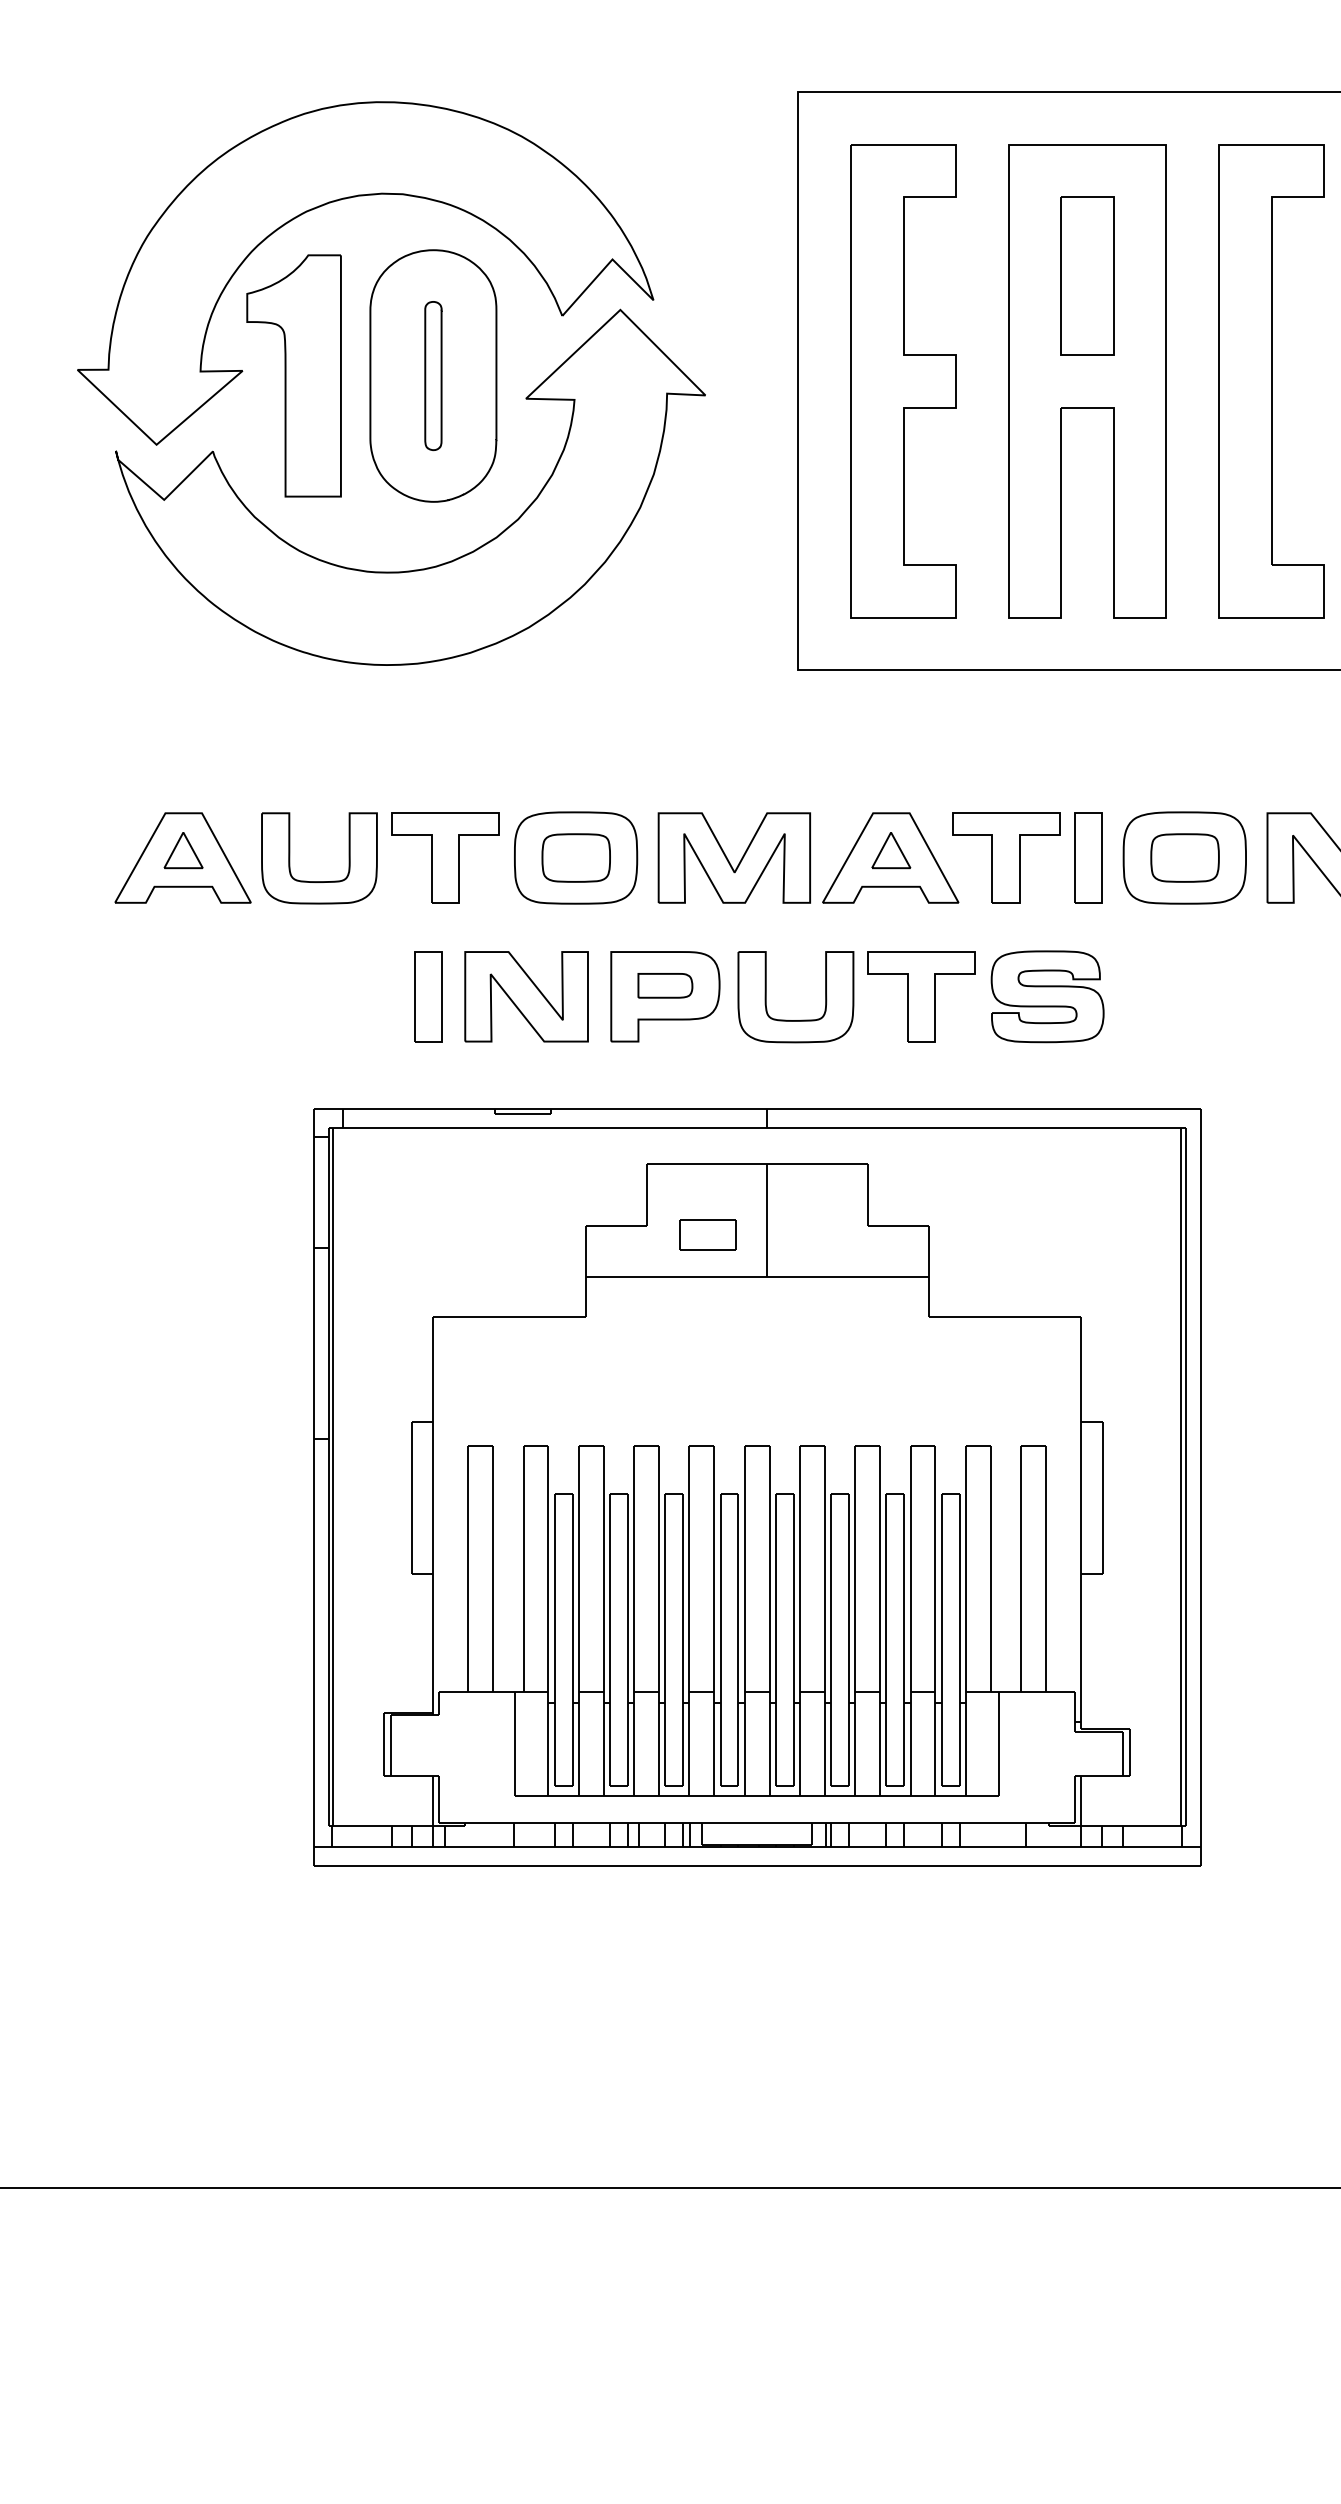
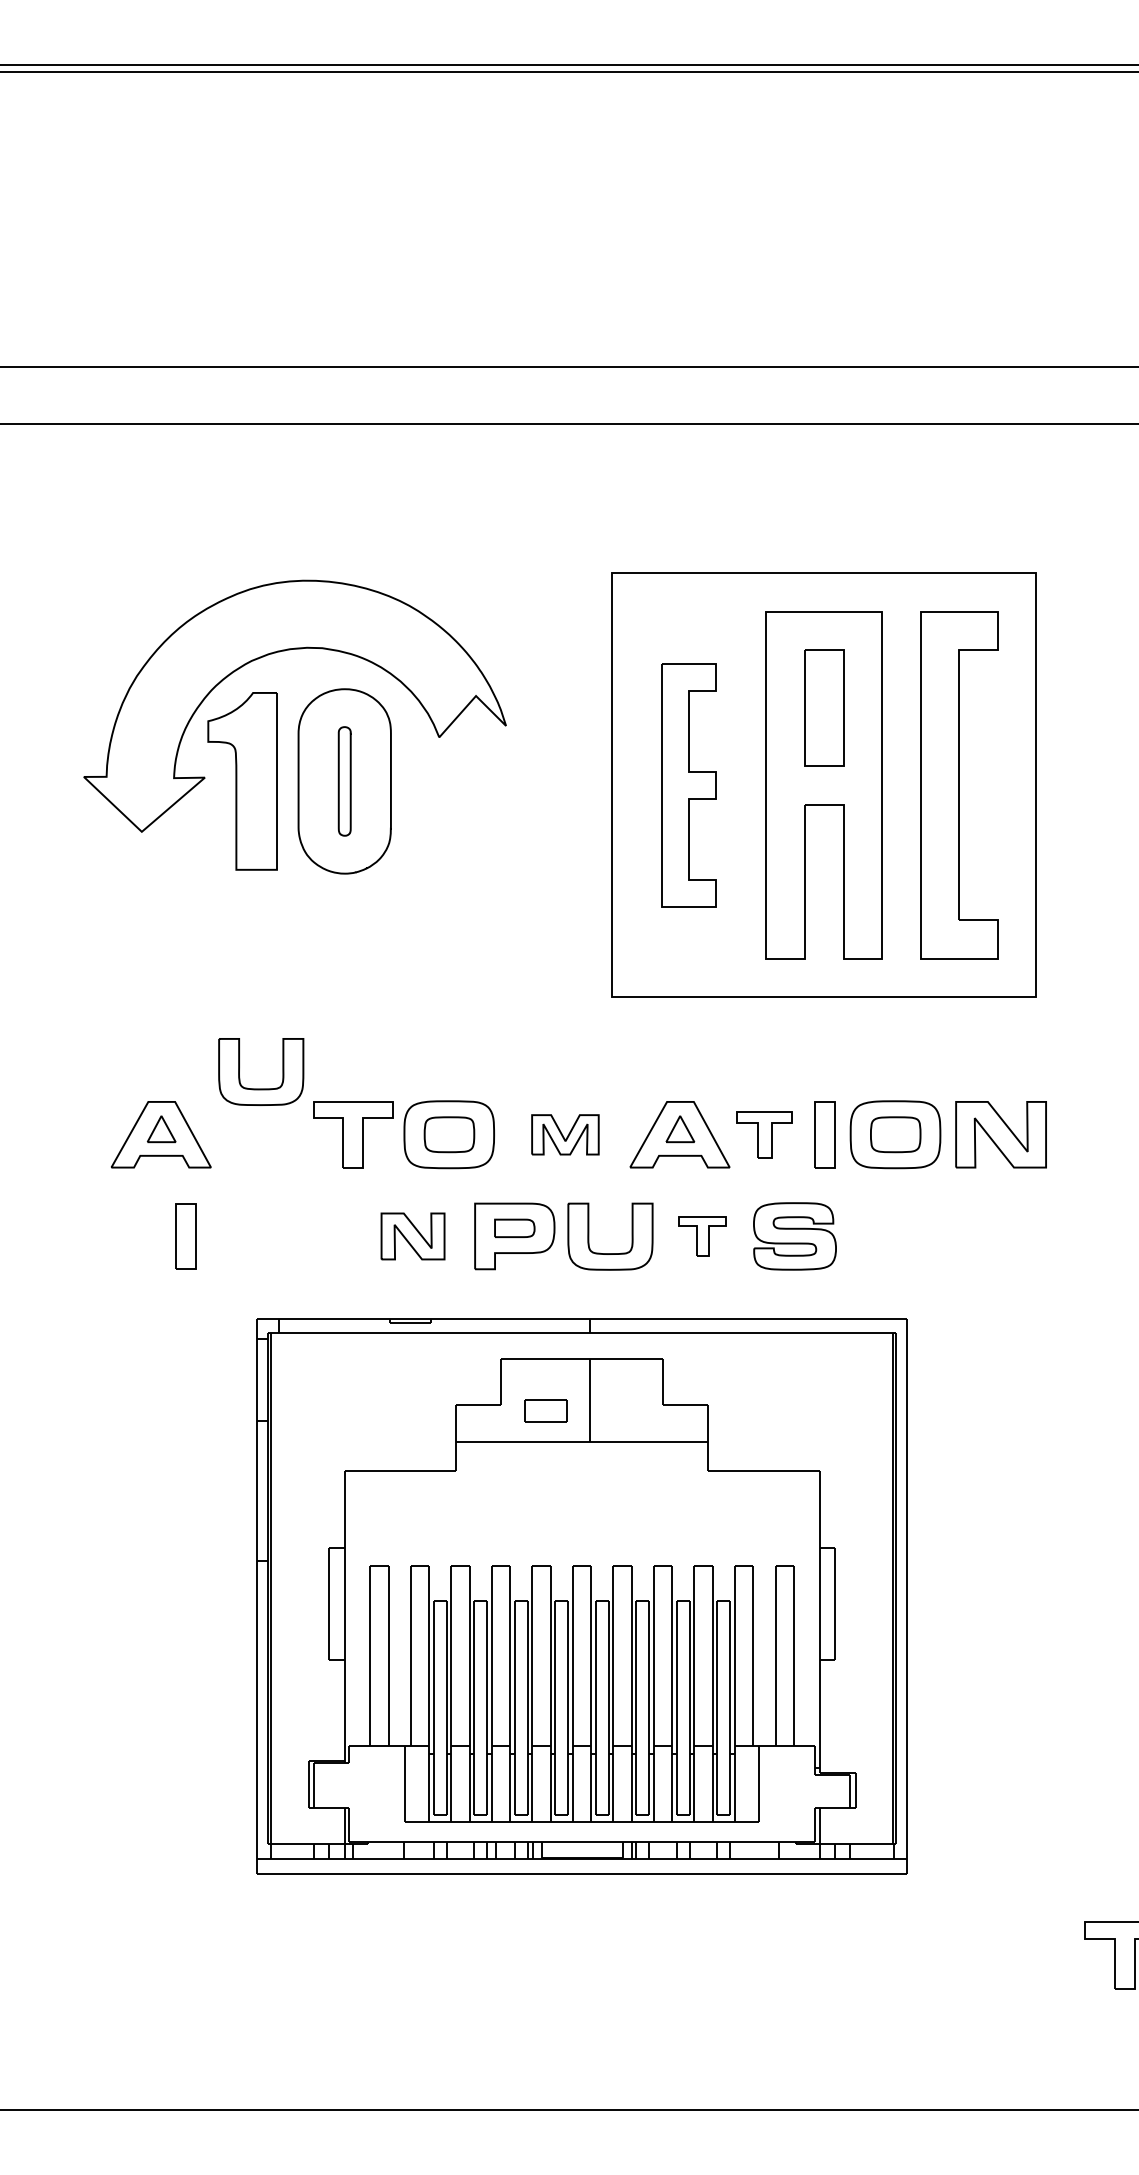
part: (903, 381) -> (689, 785), size x0.7
part: (426, 567) -> (339, 921), removed
part: (734, 857) -> (565, 1134), size x0.6
part: (1006, 857) -> (764, 1134), size x0.7
part: (319, 880) -> (261, 1088), moved
part: (427, 996) -> (185, 1236), moved
part: (525, 996) -> (412, 1236), size x0.7
part: (921, 996) -> (702, 1236), size x0.6

